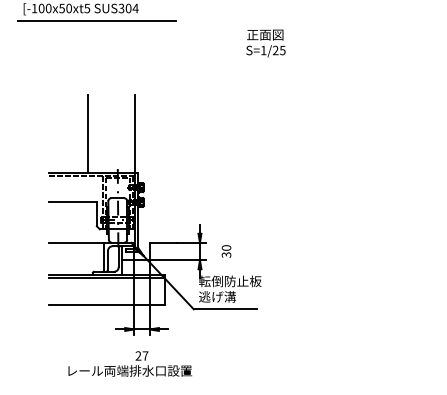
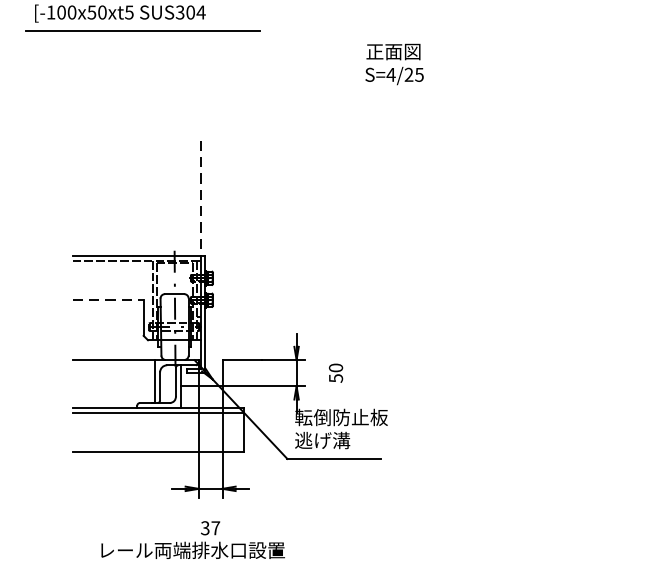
text: (263, 50) -> (390, 74), S=1/25 -> S=4/25
line: (87, 133) -> (129, 198), removed
line: (135, 133) -> (200, 198), solid -> dashed
line: (72, 202) -> (107, 300), solid -> dashed
text: (225, 254) -> (334, 377), 30 -> 50
text: (138, 356) -> (205, 528), 27 -> 37

